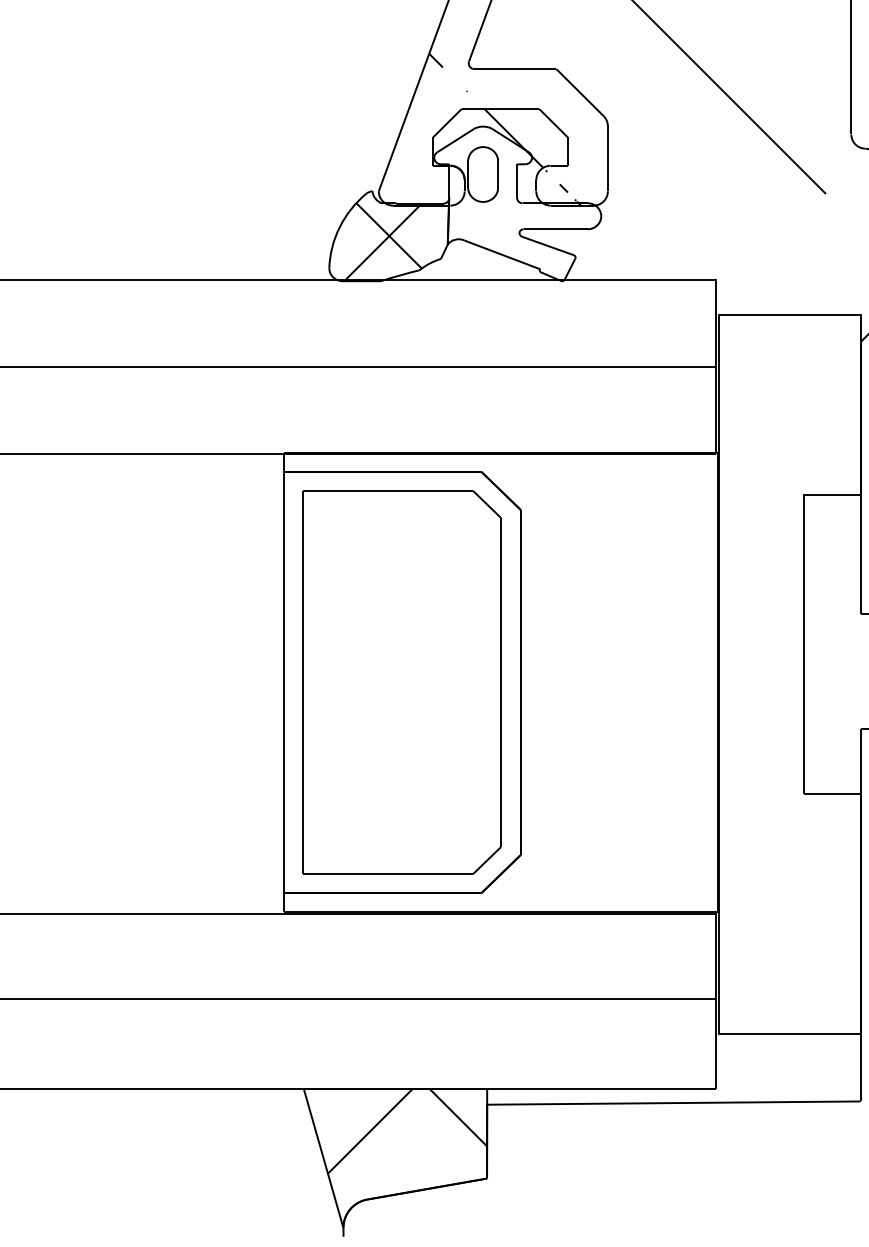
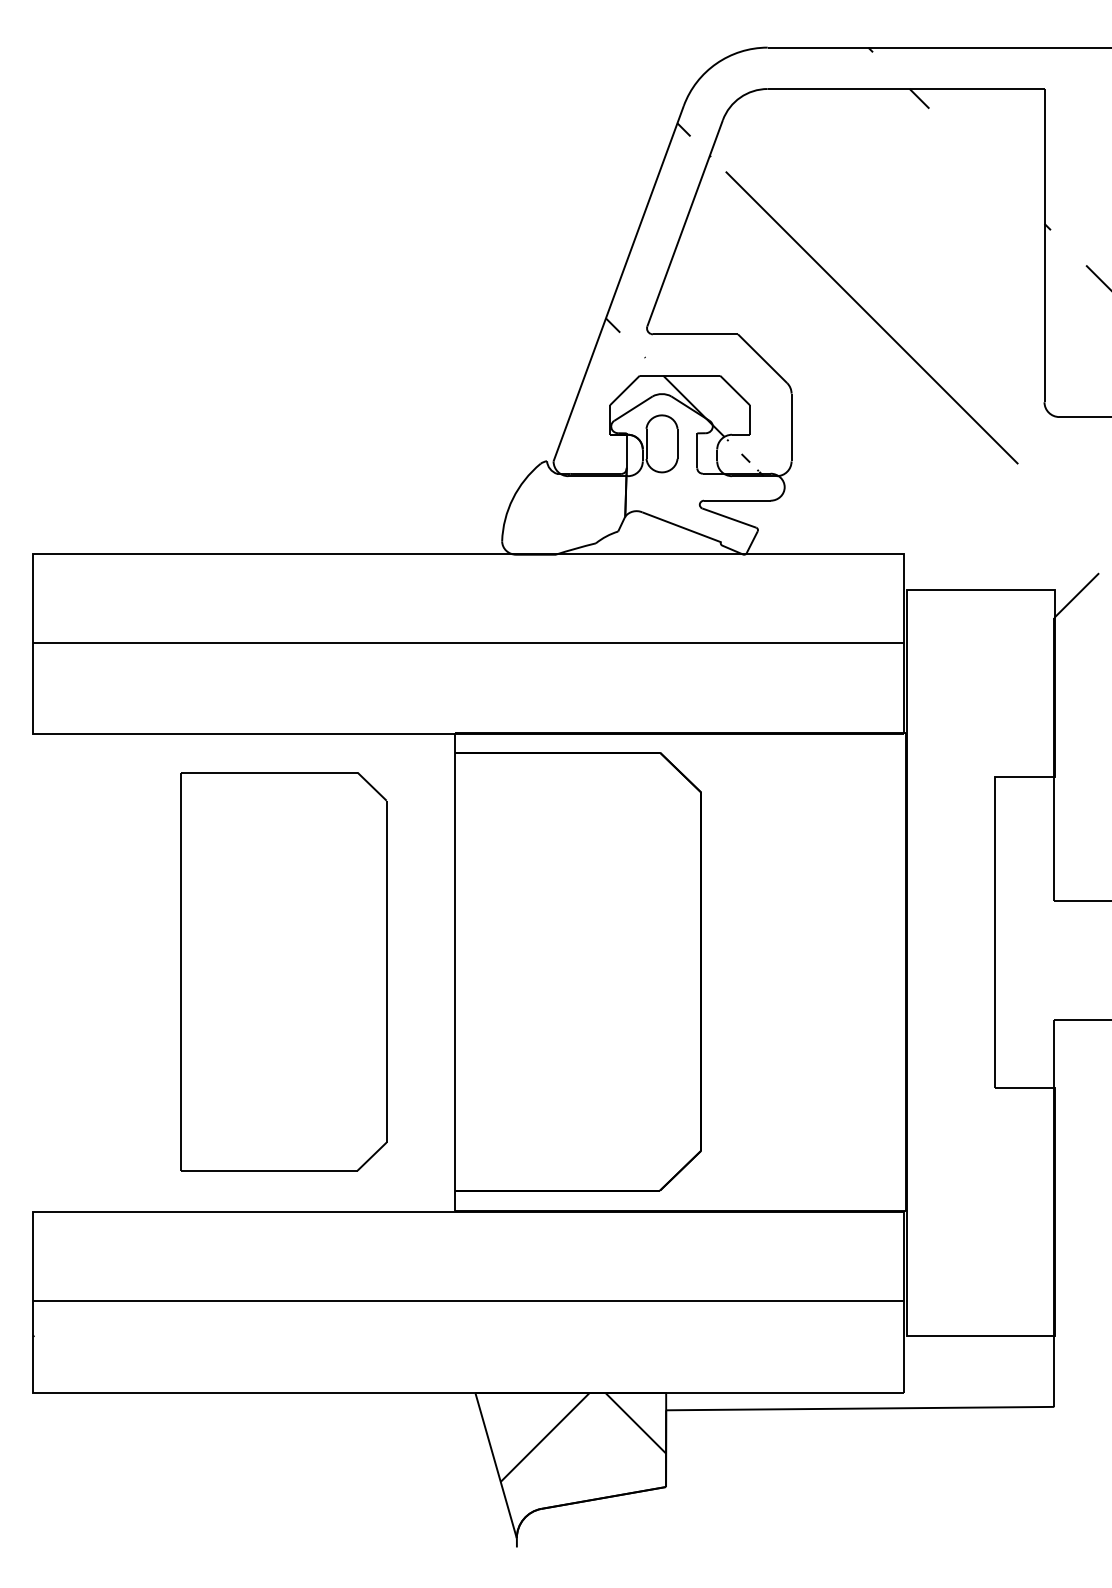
hatch: (382, 241) -> (557, 513), removed
part: (401, 682) -> (283, 971), moved

